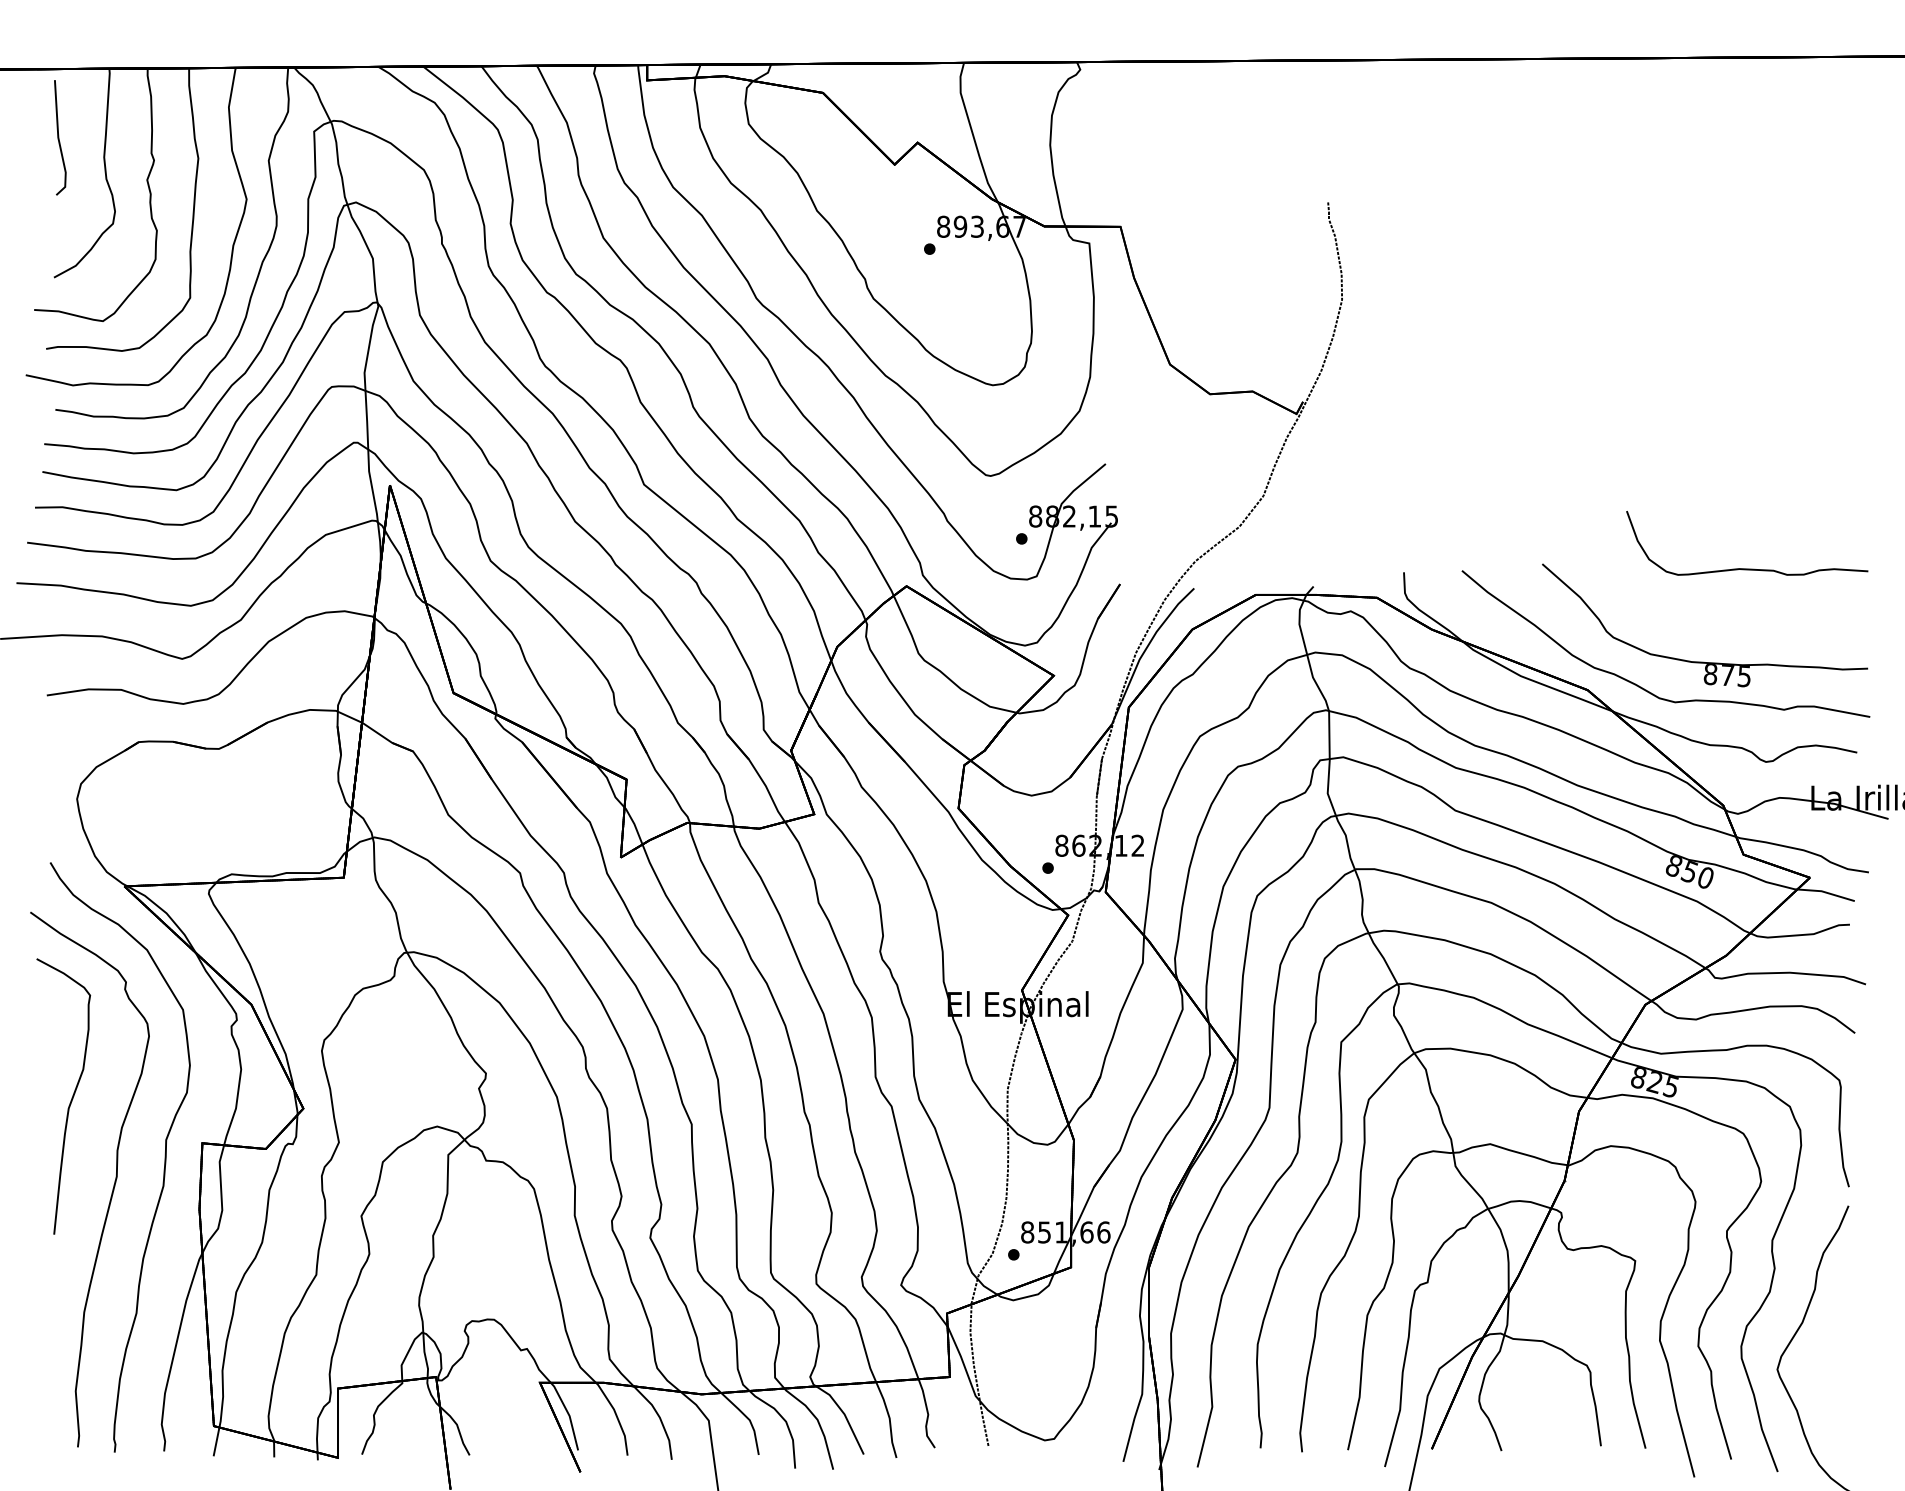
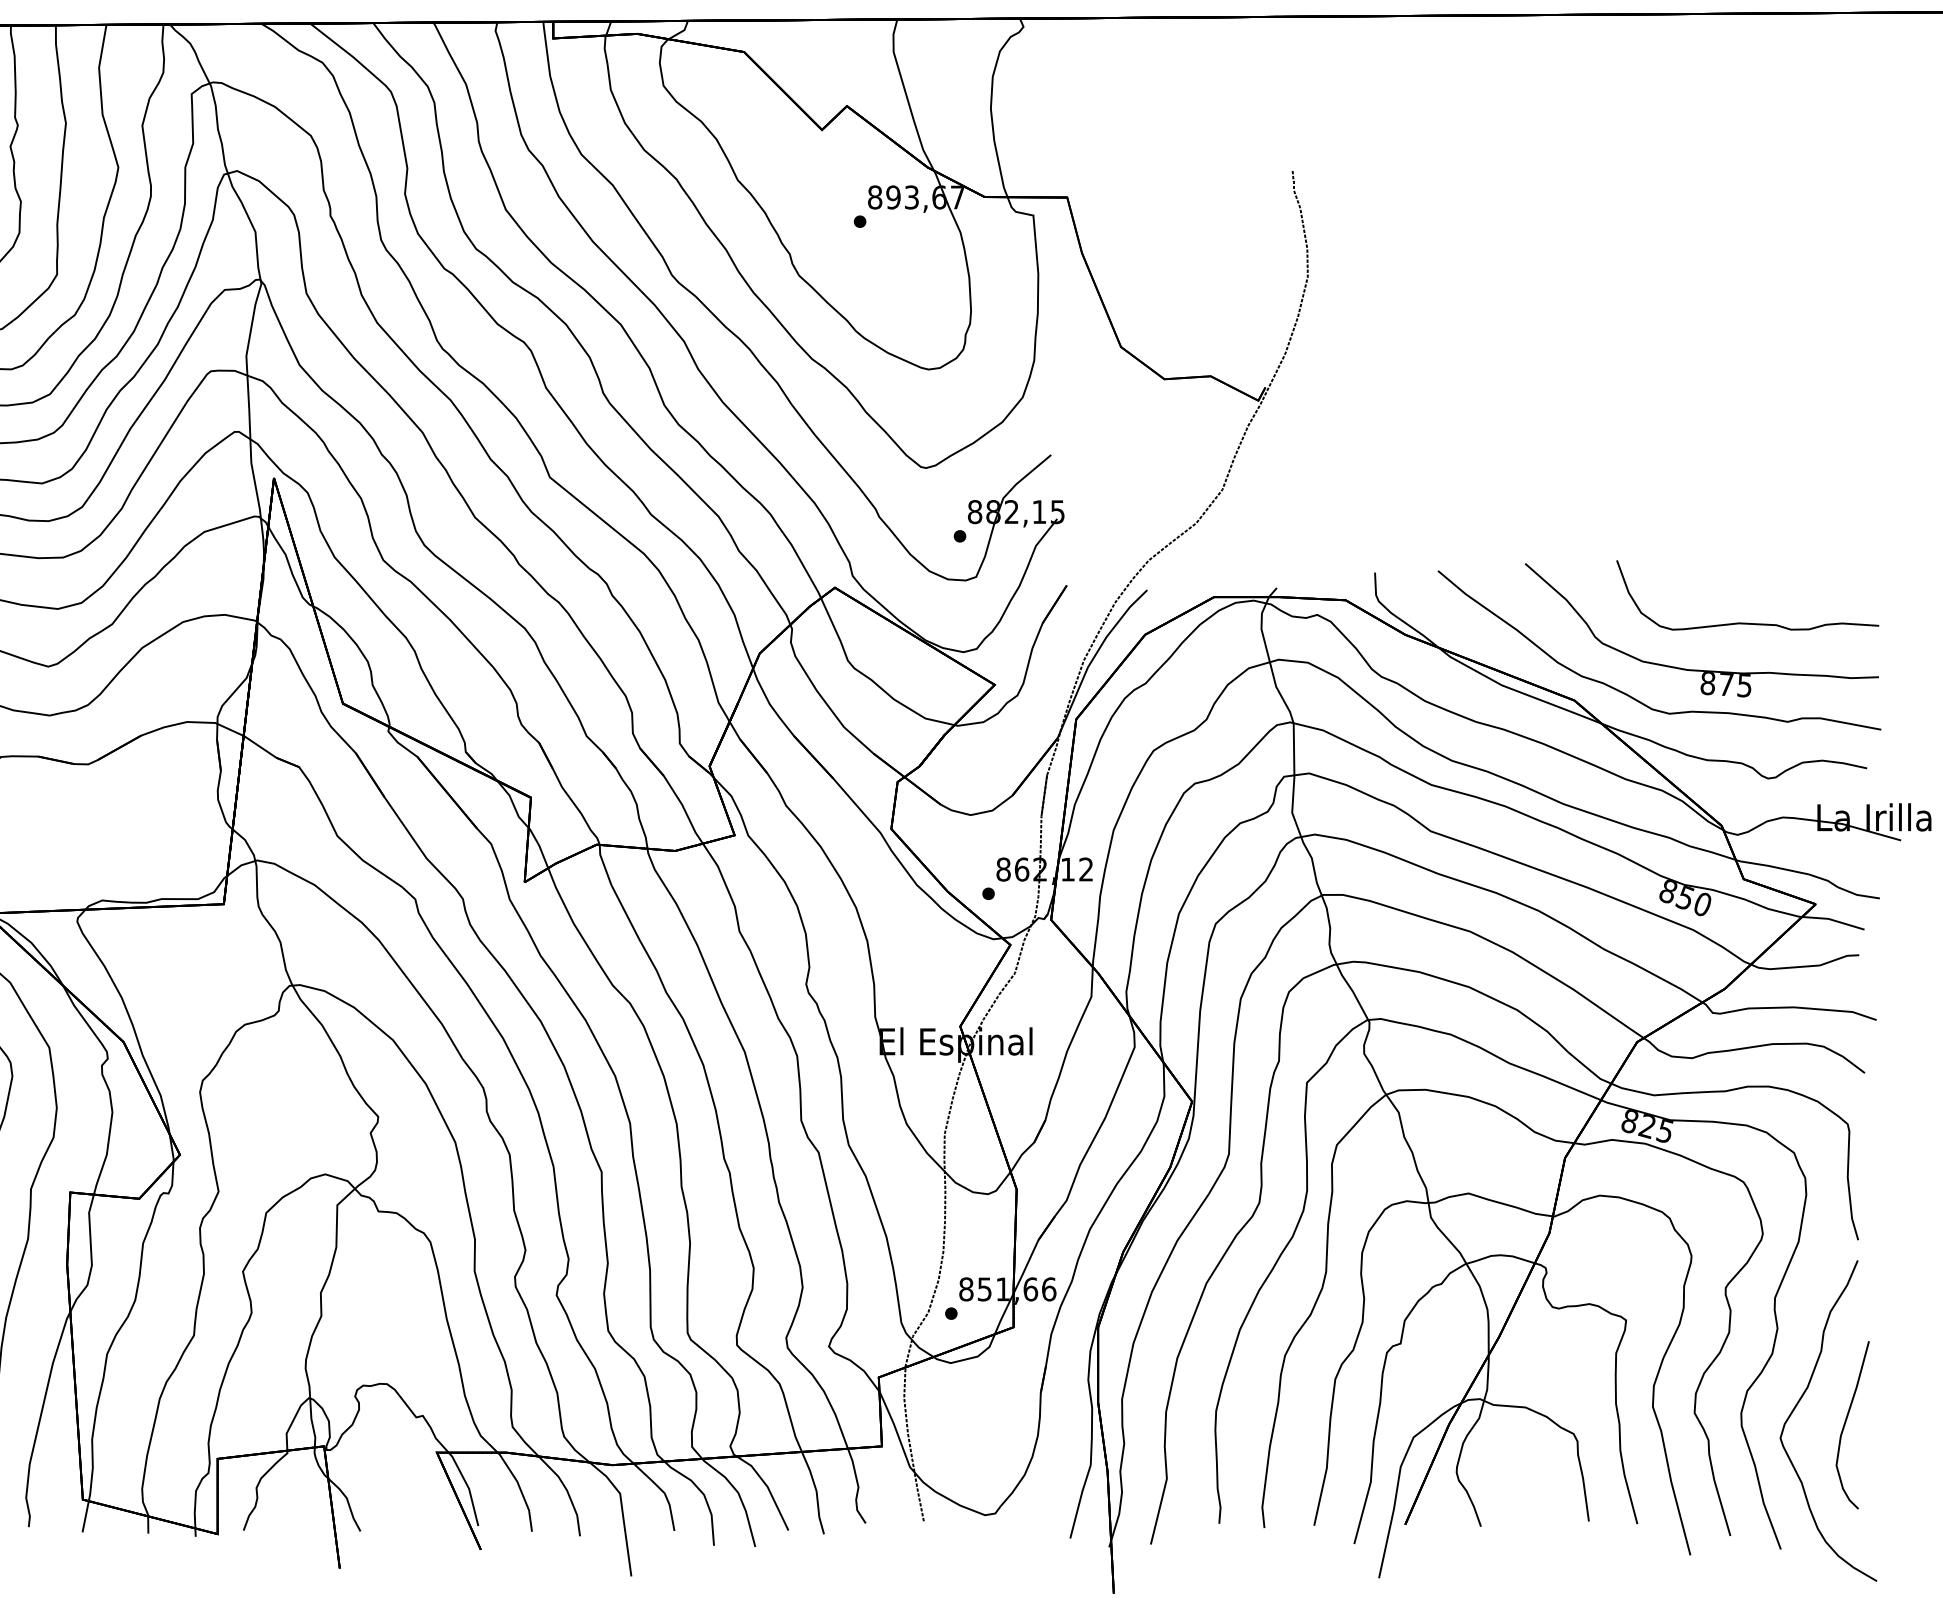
part: (1747, 568) -> (1747, 622), moved
curve: (1838, 1354) -> (1846, 1421), added

